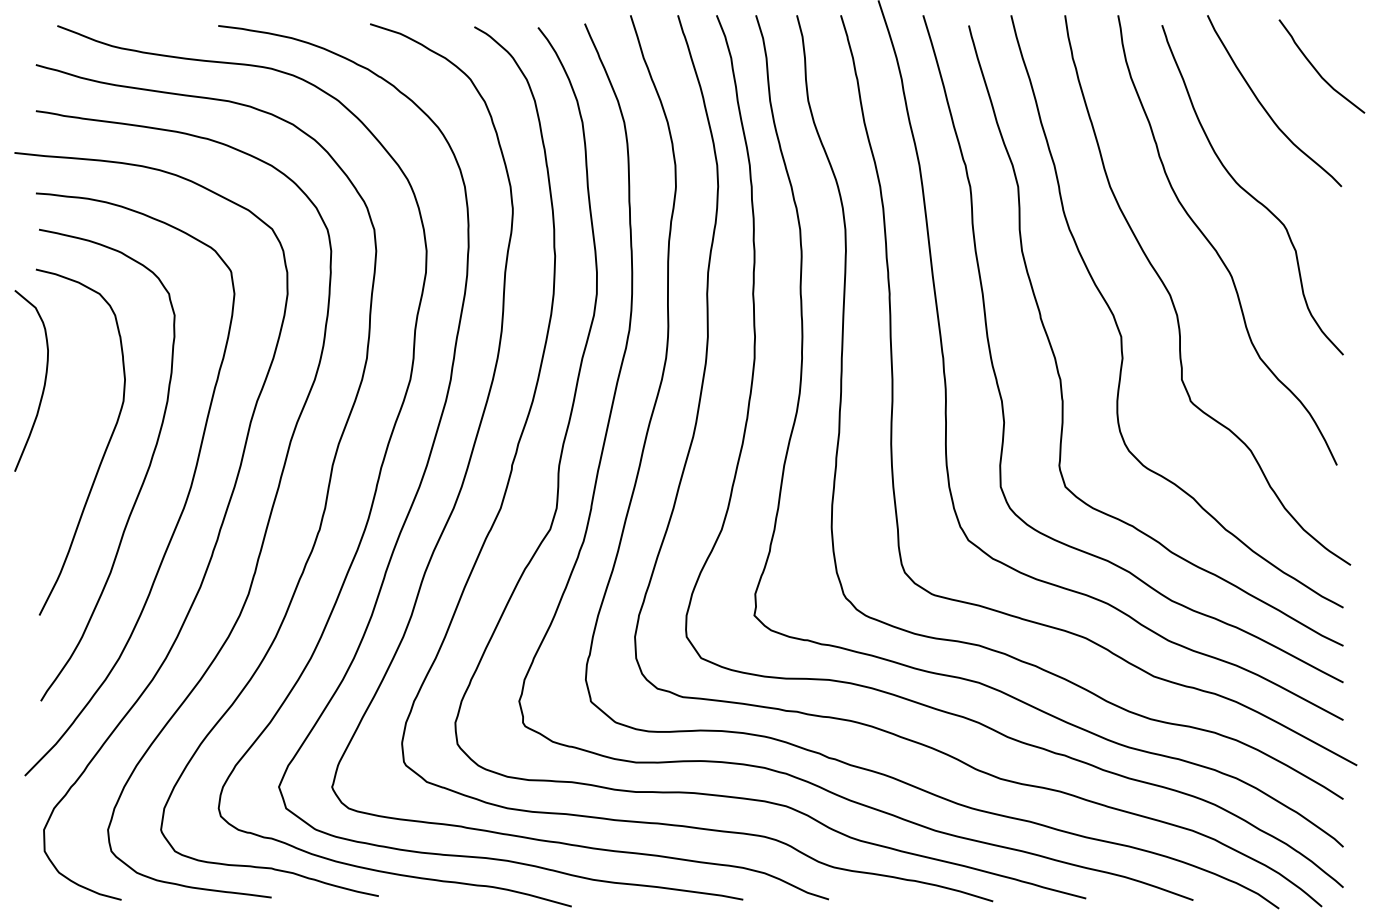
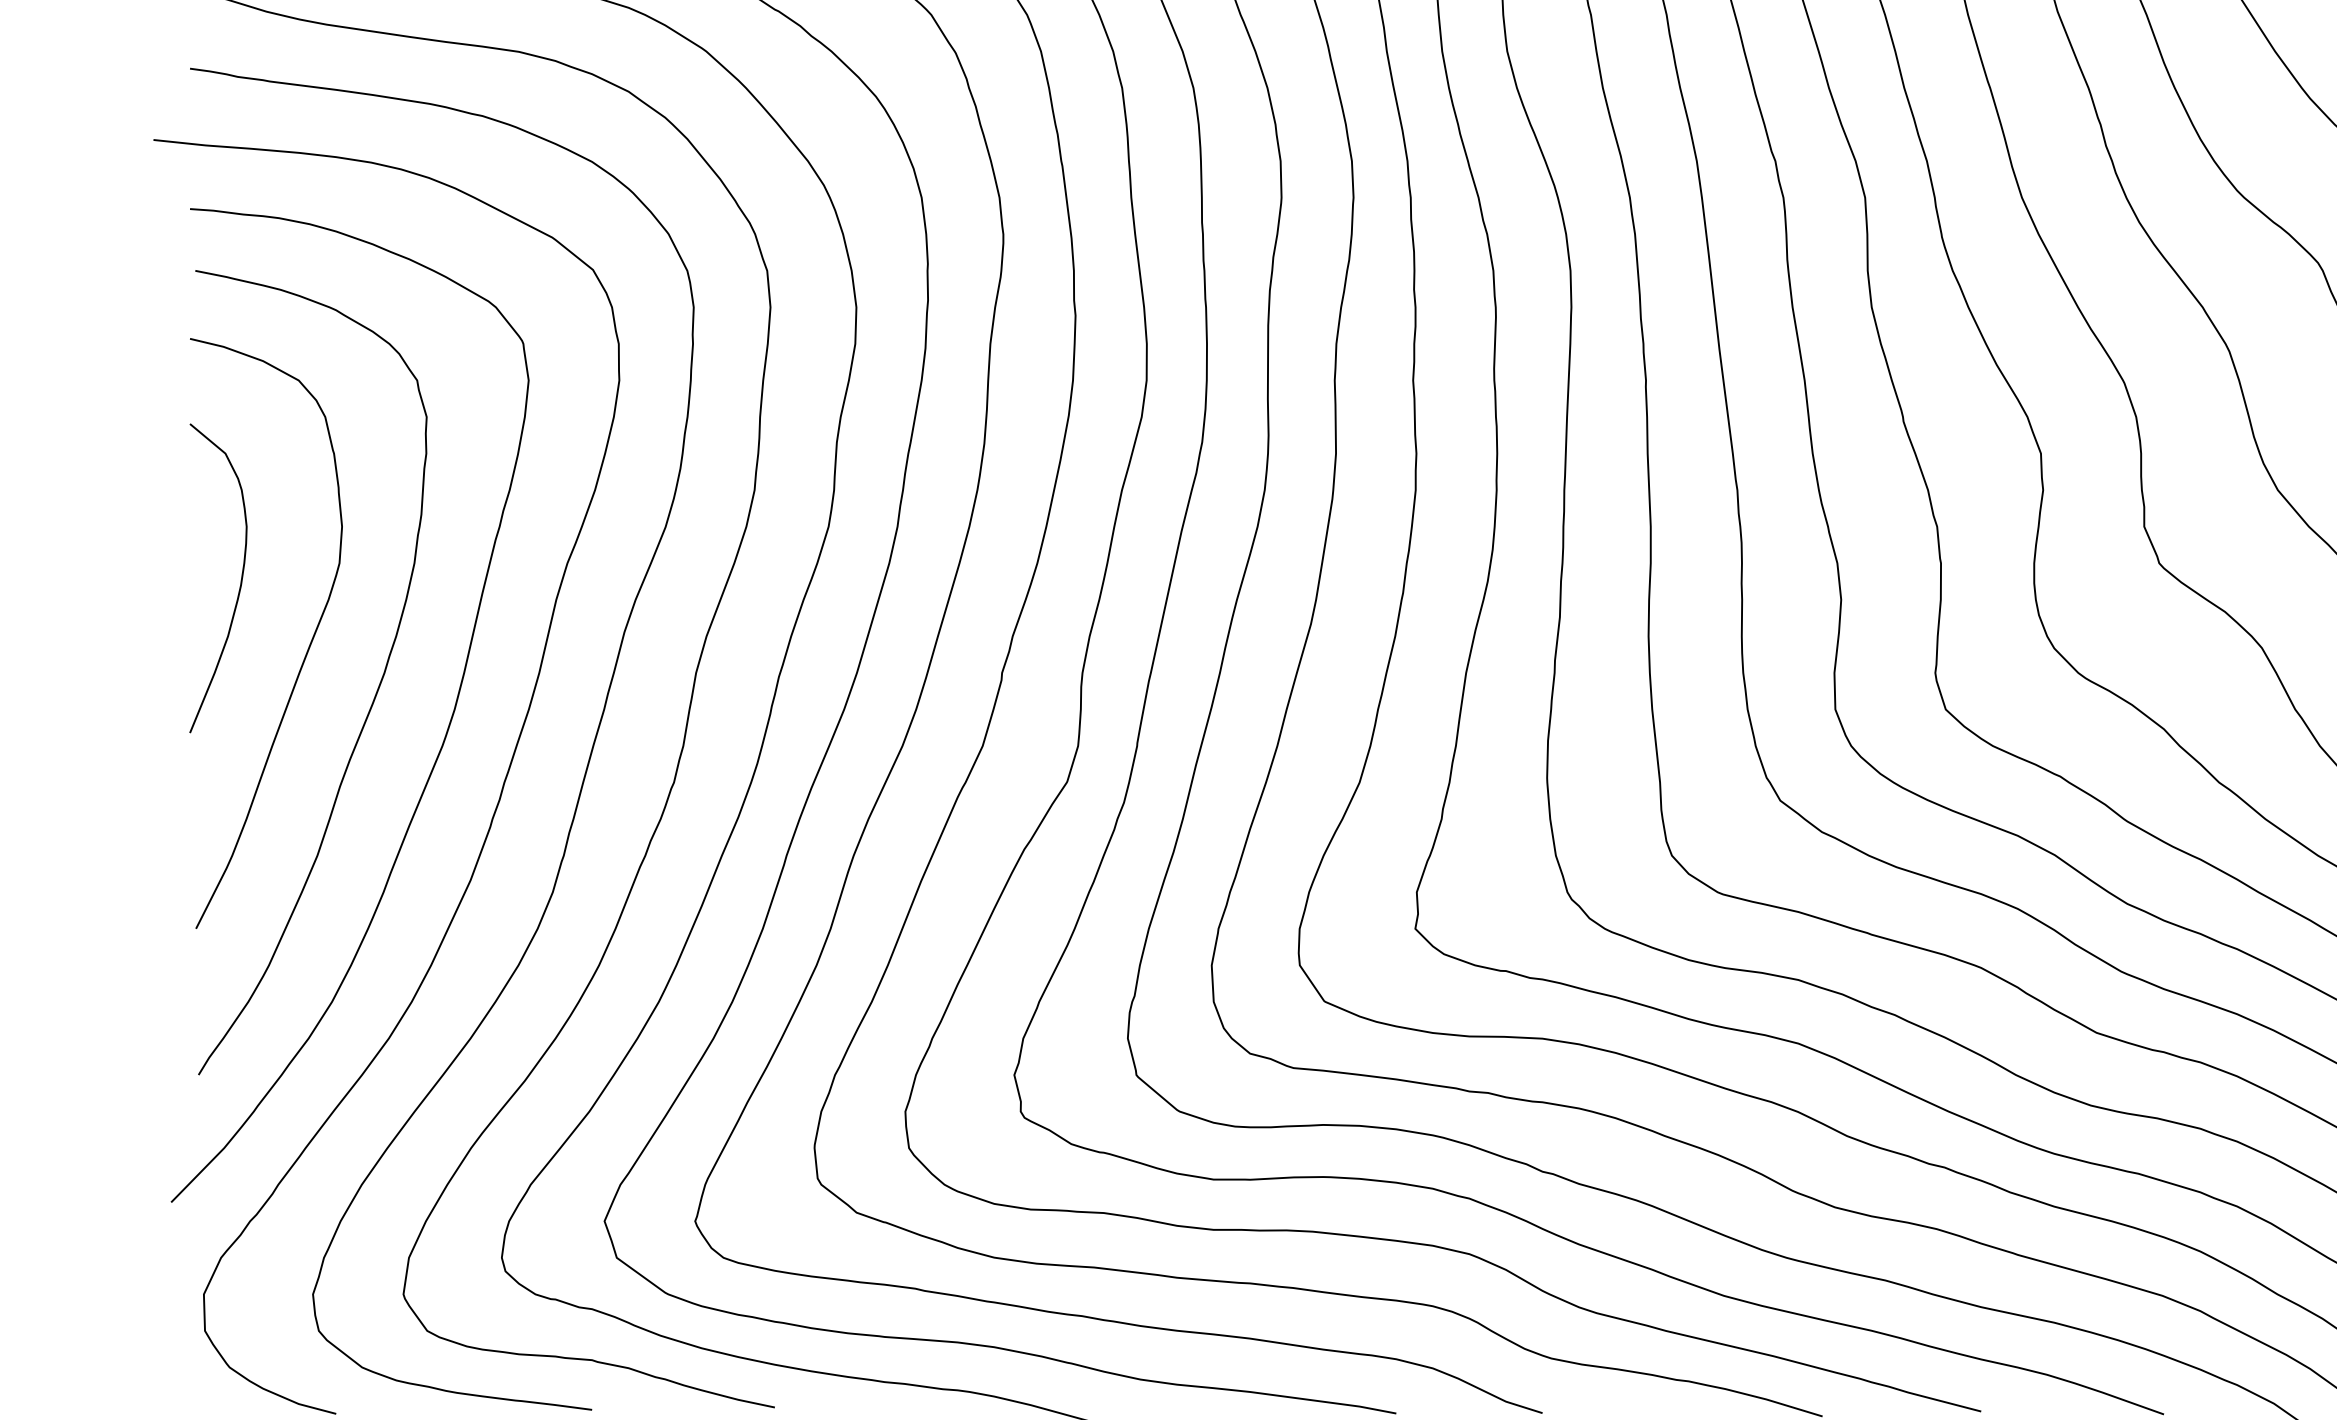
curve: (44, 380) -> (240, 577), moved

